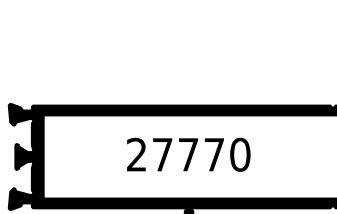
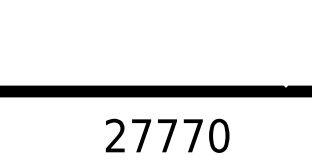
text: (188, 154) -> (167, 135), moved

